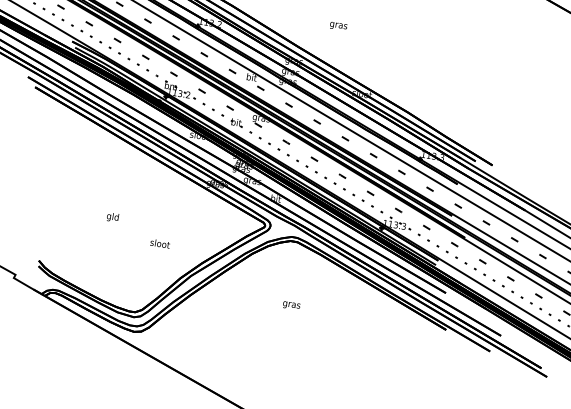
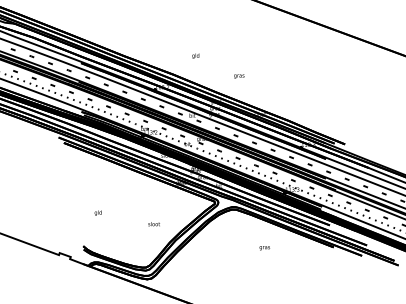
text: (111, 216) -> (97, 212), moved
text: (290, 306) -> (264, 248), moved

